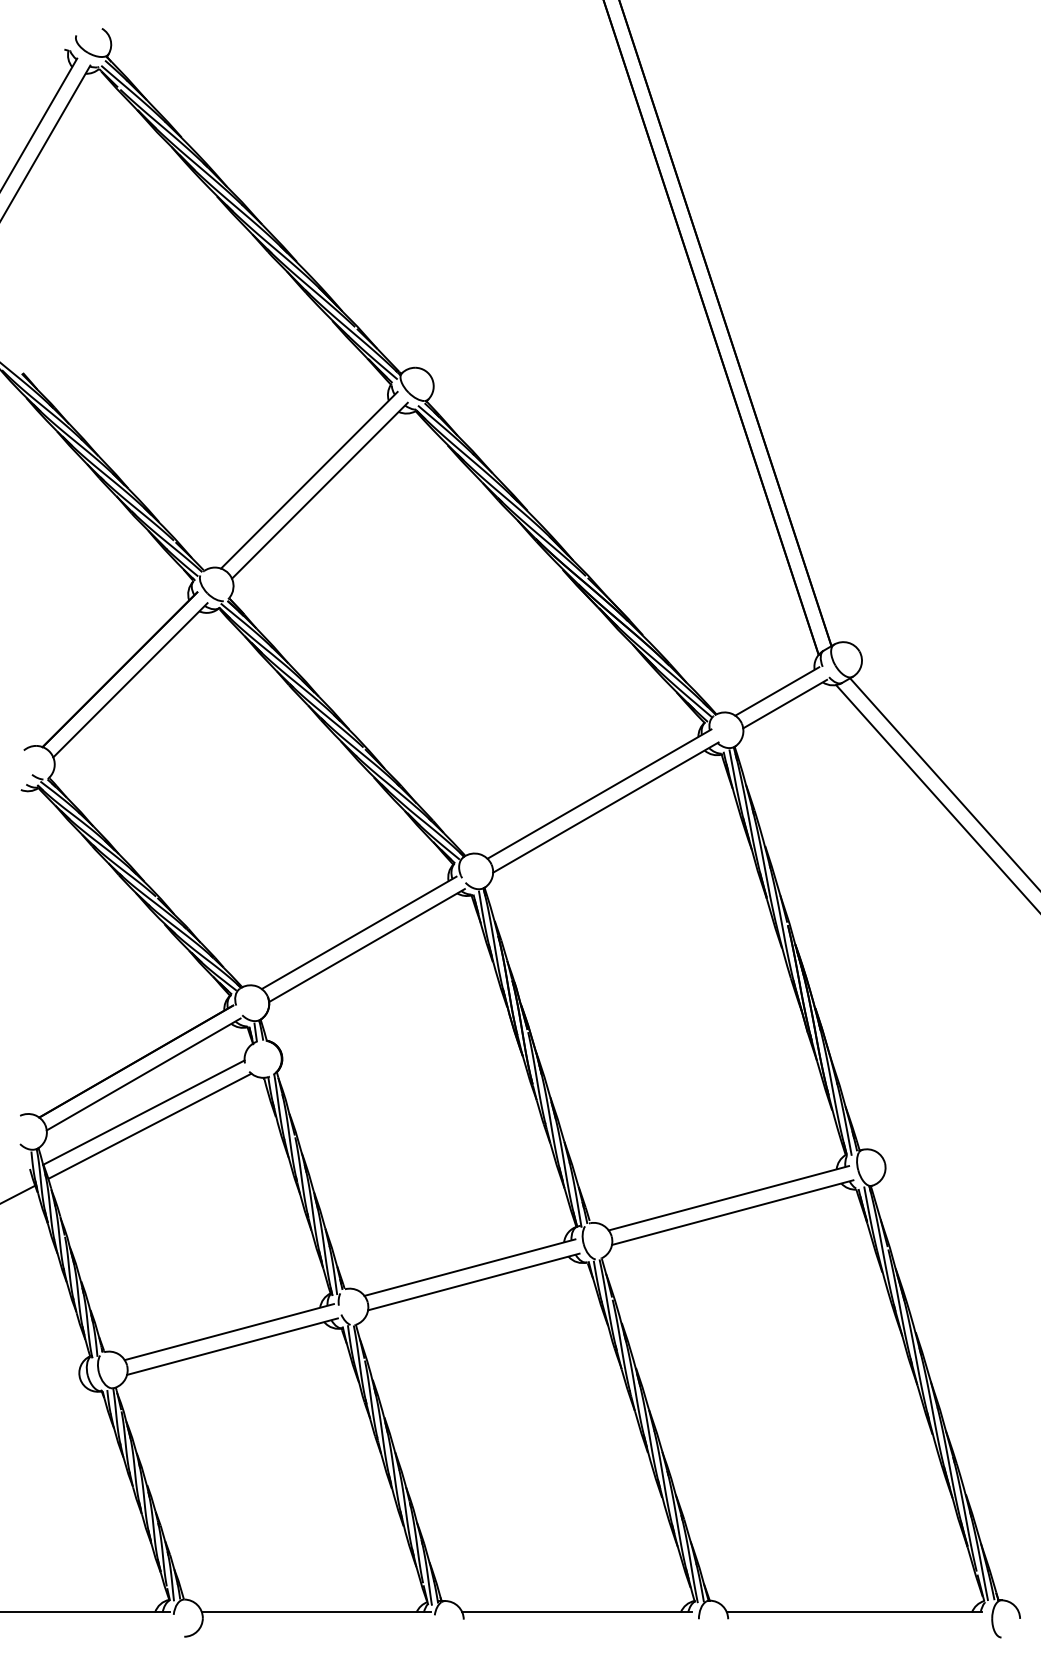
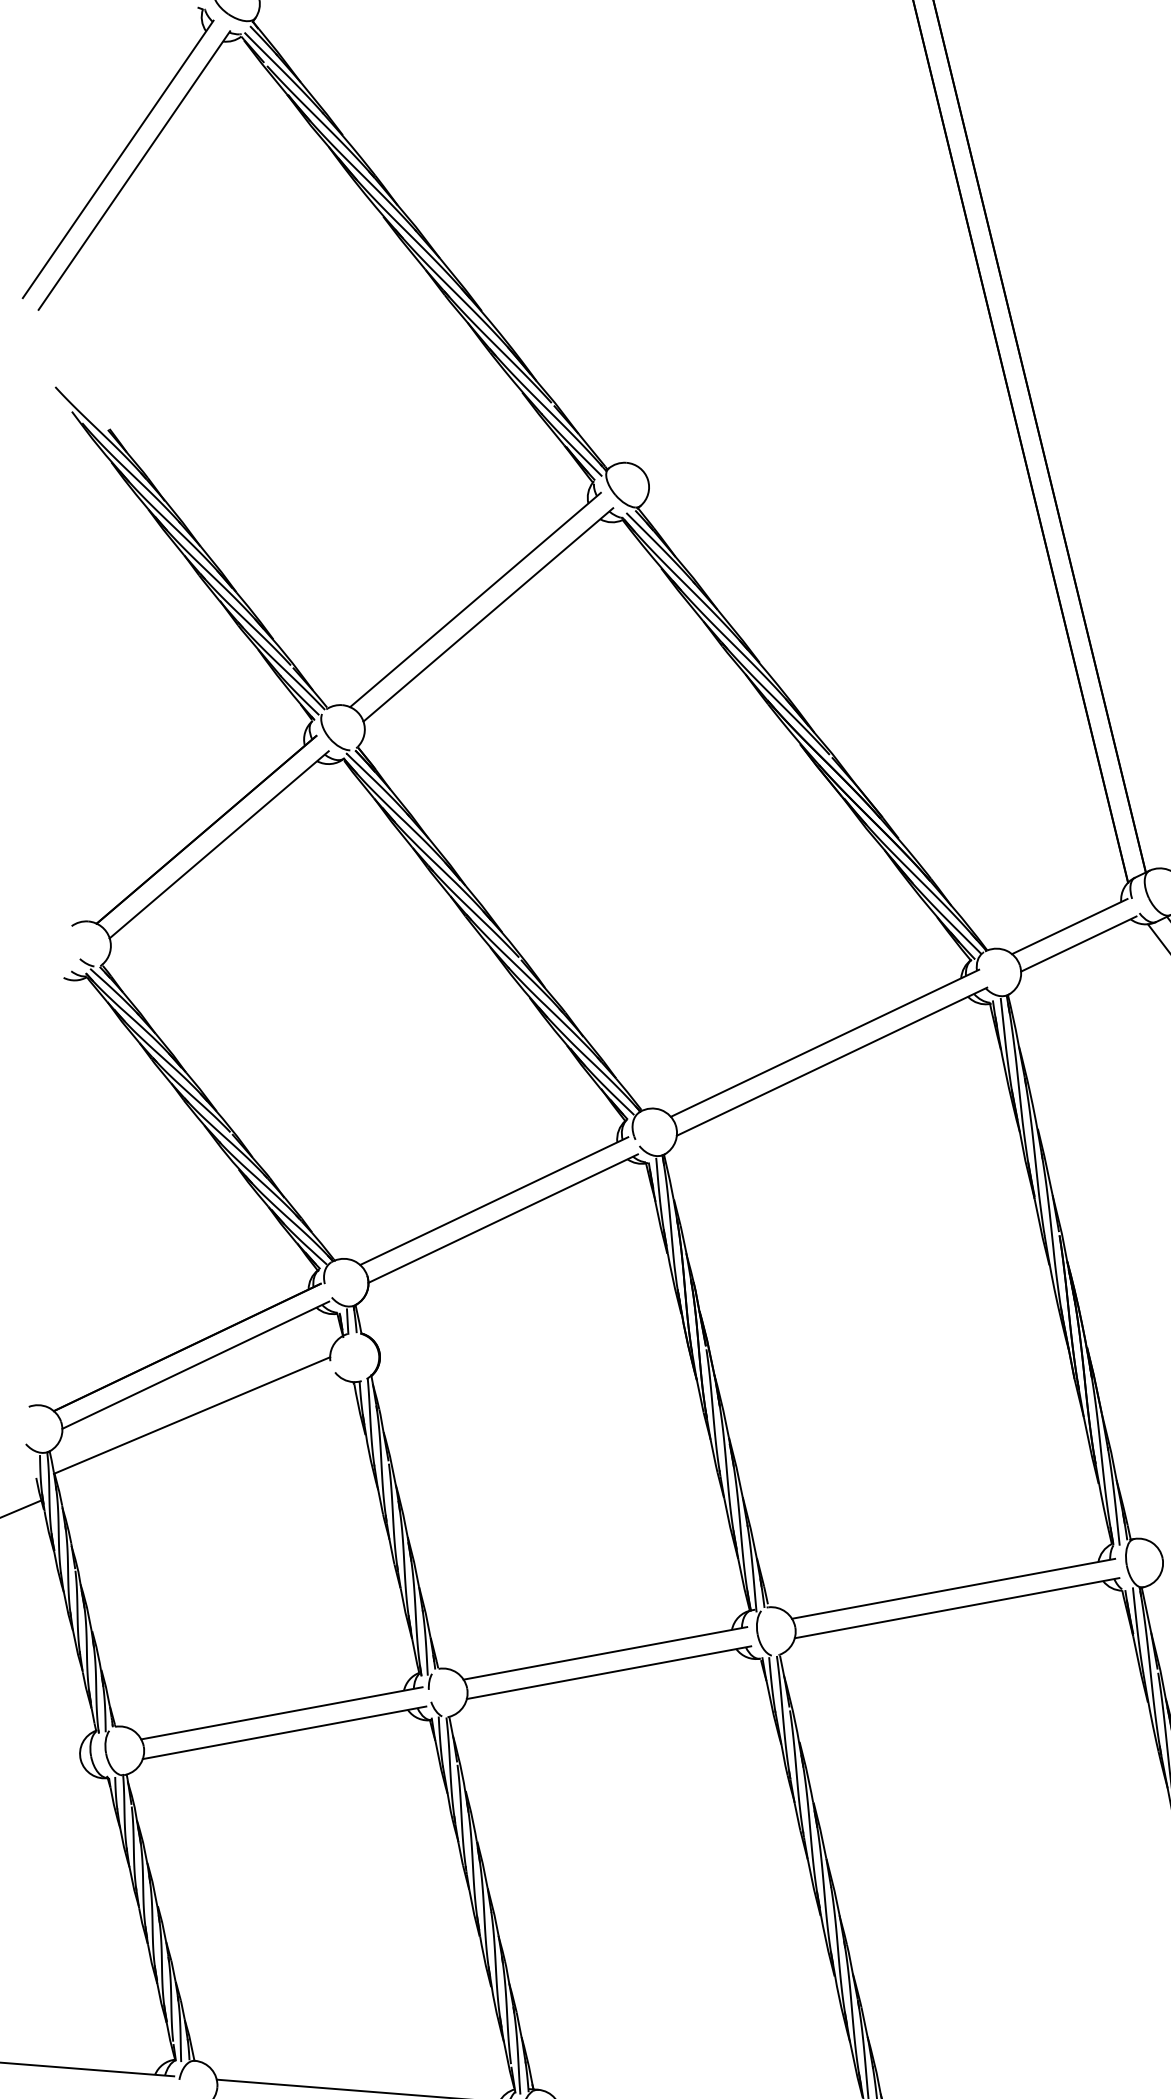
line: (149, 1125) -> (198, 1433), removed

